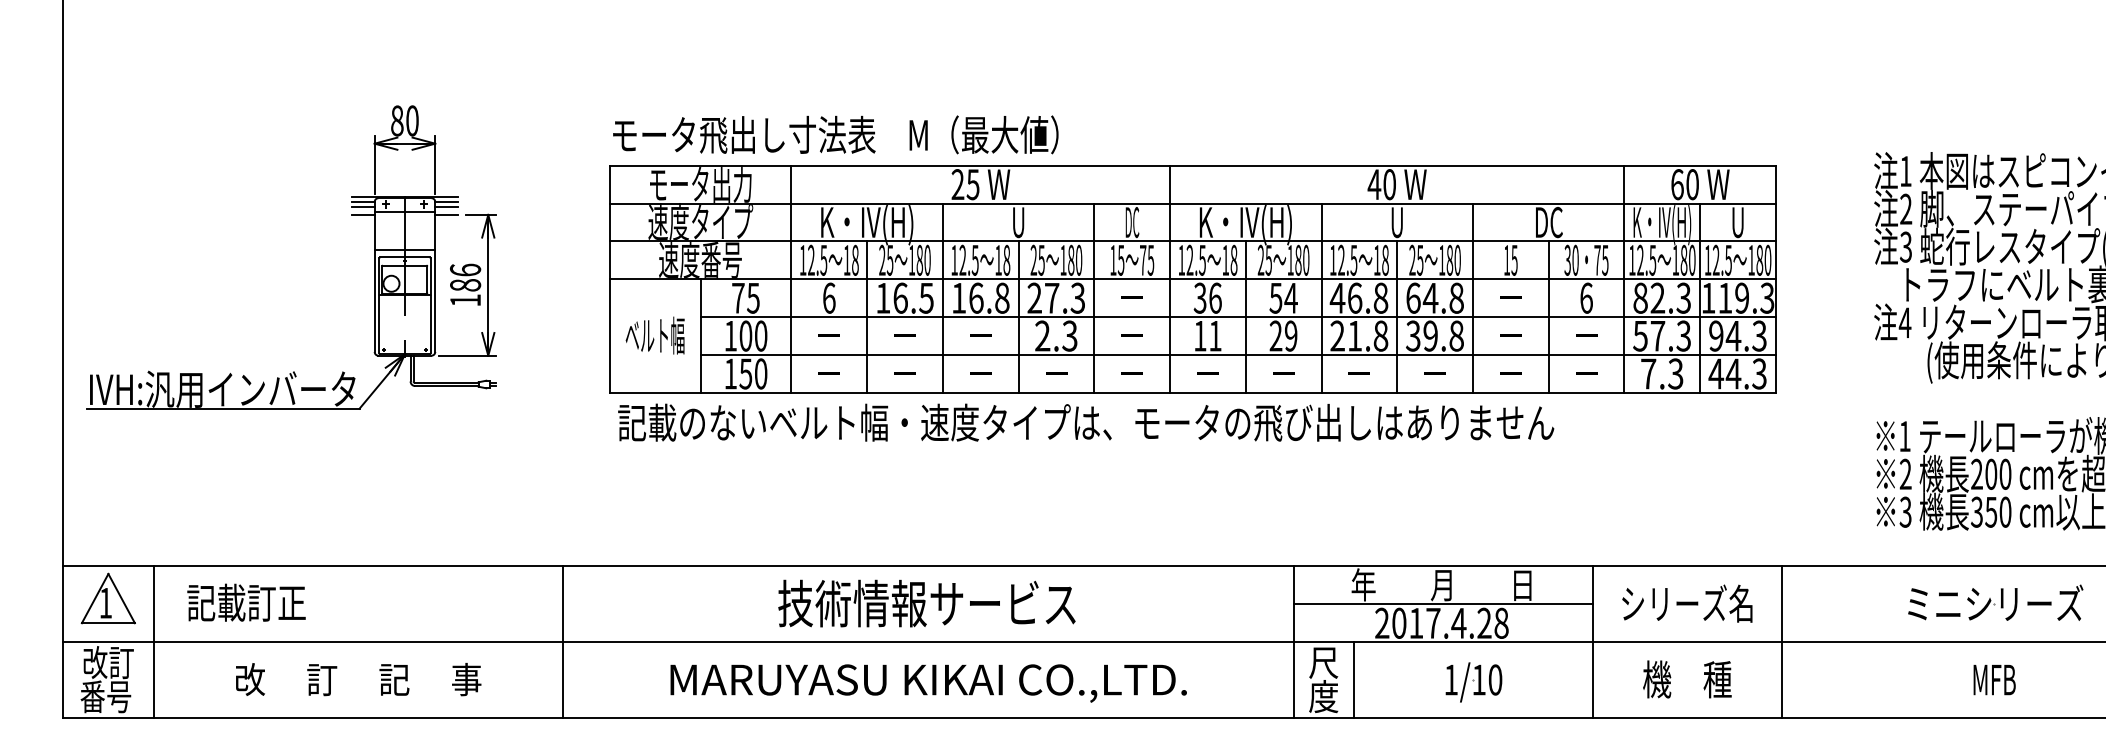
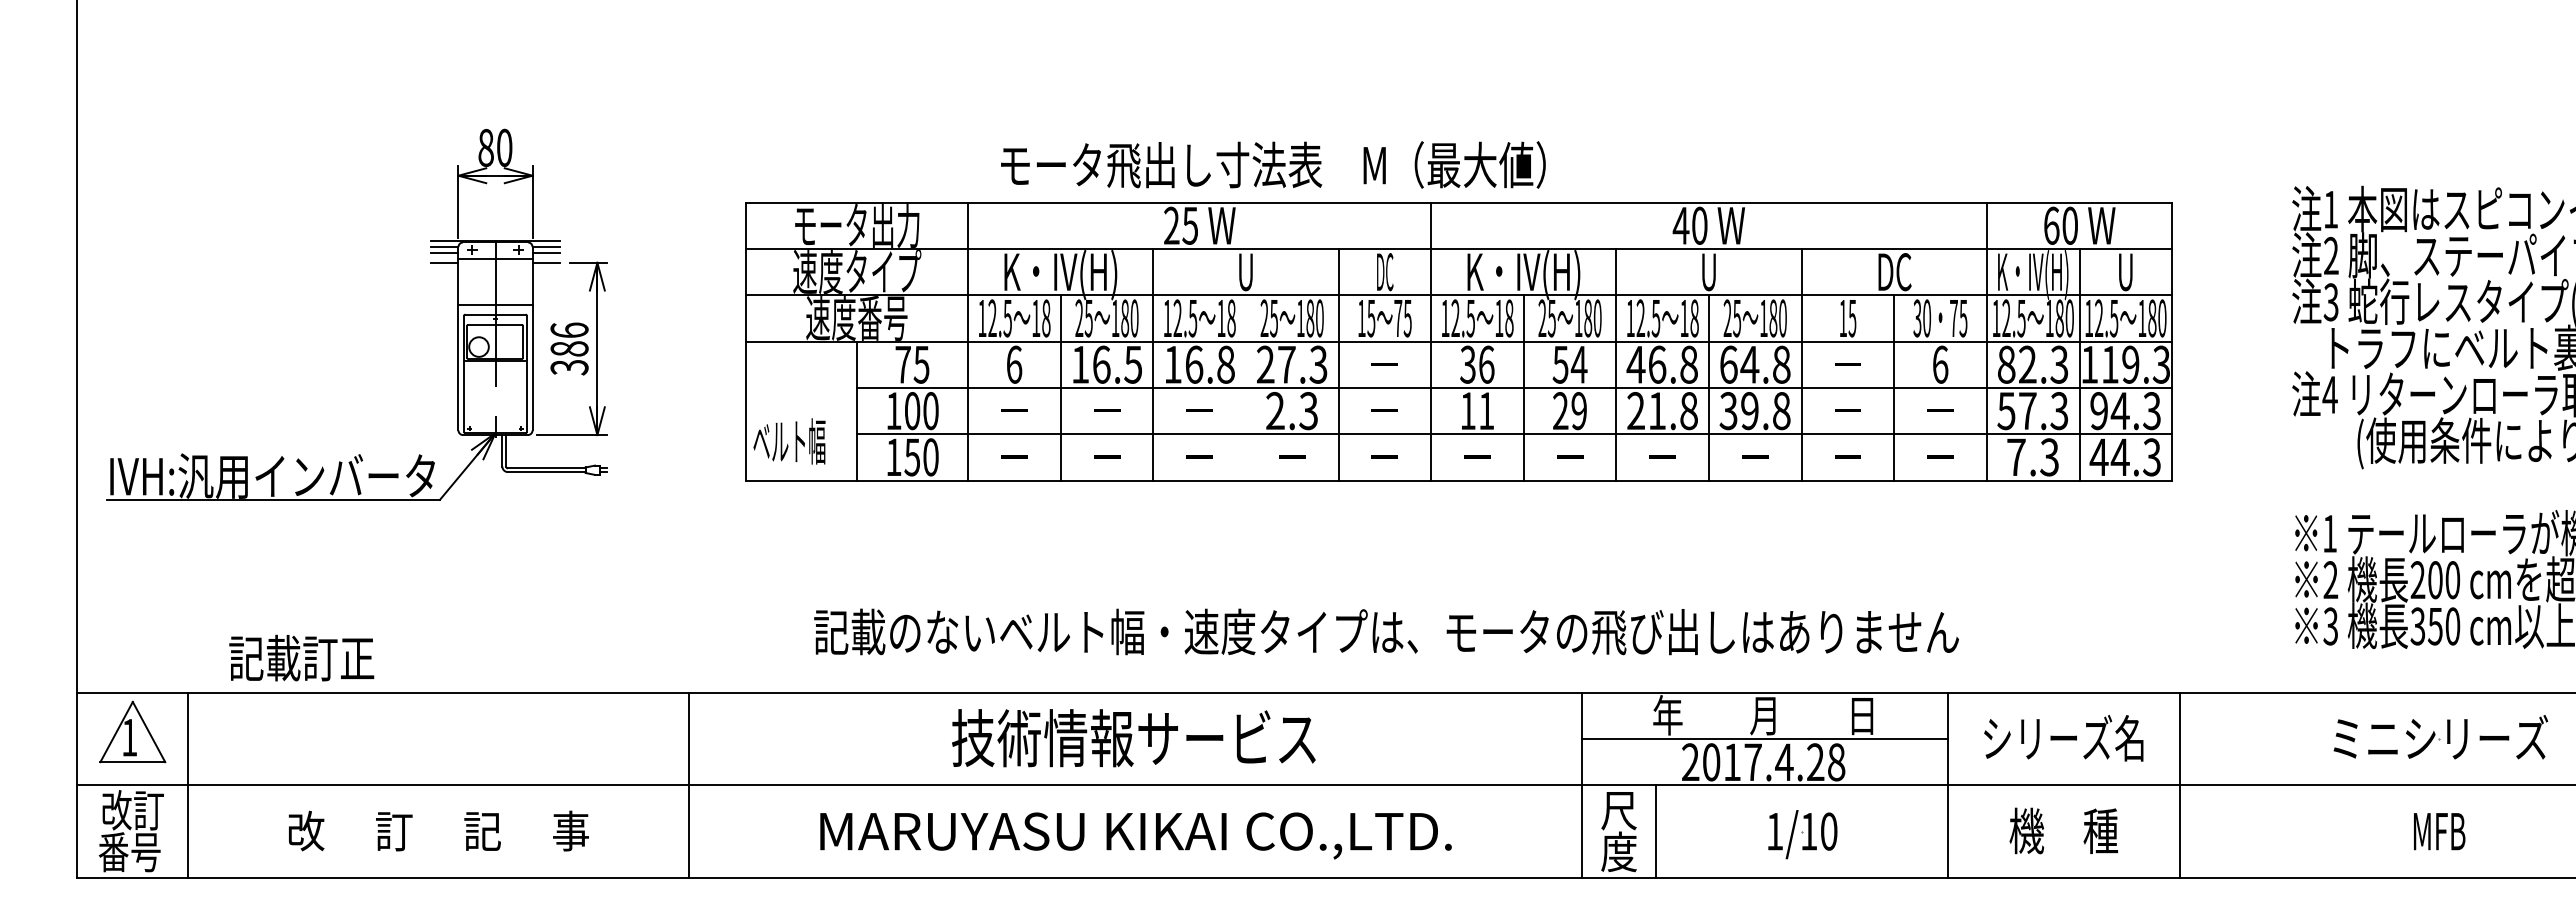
text: (835, 134) -> (1273, 164), moved
text: (465, 300) -> (569, 367), 186 -> 386
line: (1018, 316) -> (1245, 387), removed
text: (655, 335) -> (789, 441), moved
text: (1086, 422) -> (1386, 631), moved
text: (246, 602) -> (301, 657), moved

